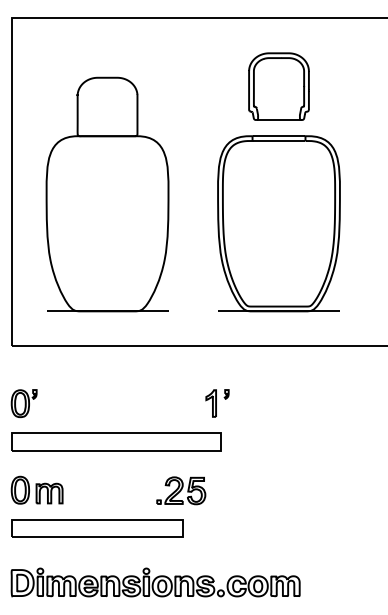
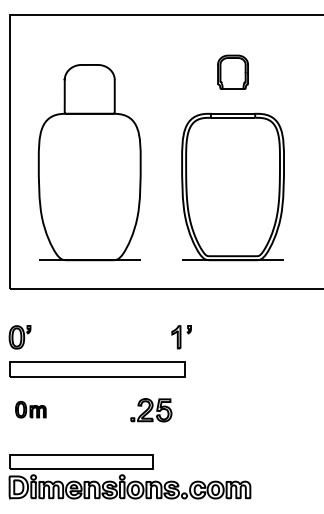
part: (278, 86) -> (232, 72), size x0.6
part: (36, 489) -> (30, 409), size x0.7
part: (97, 528) -> (81, 461), moved

